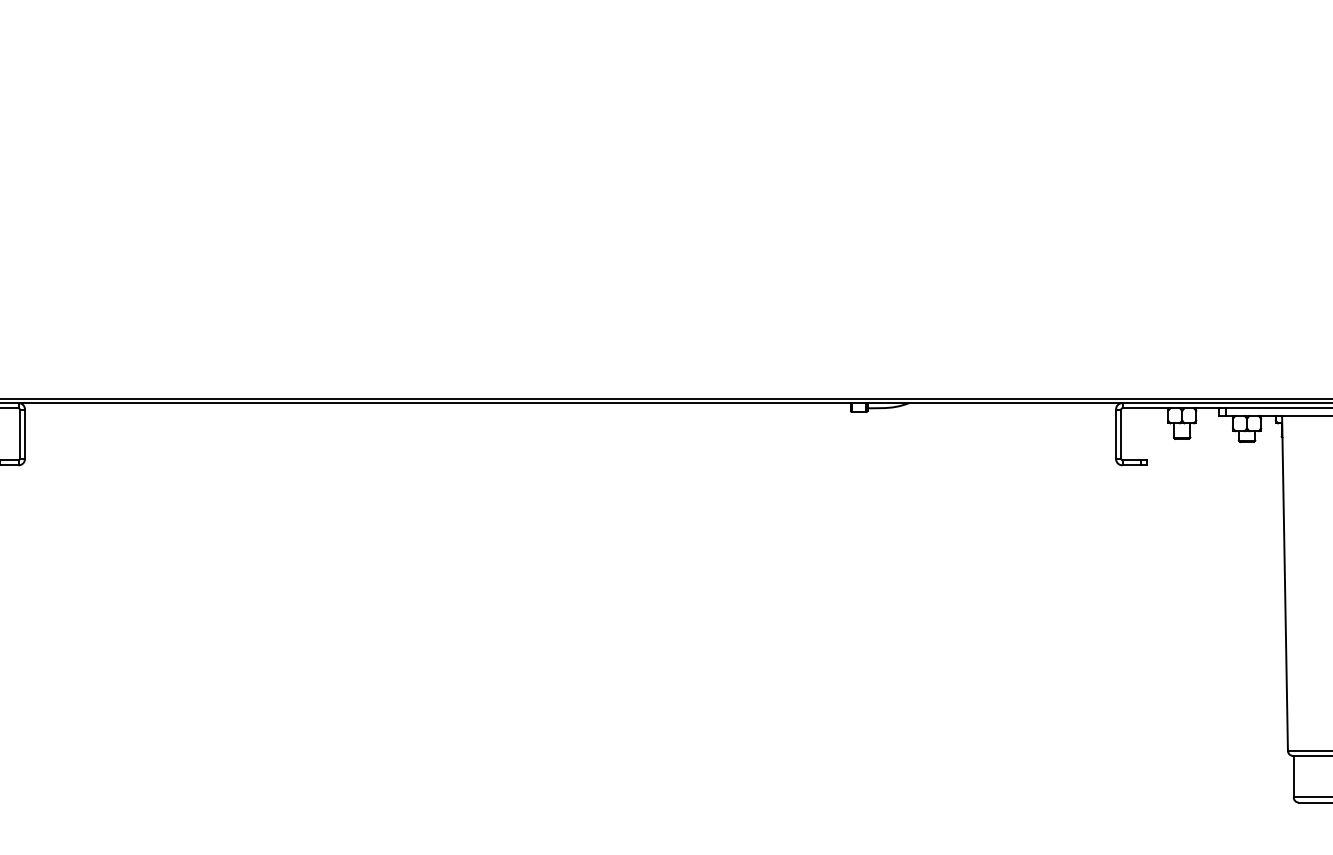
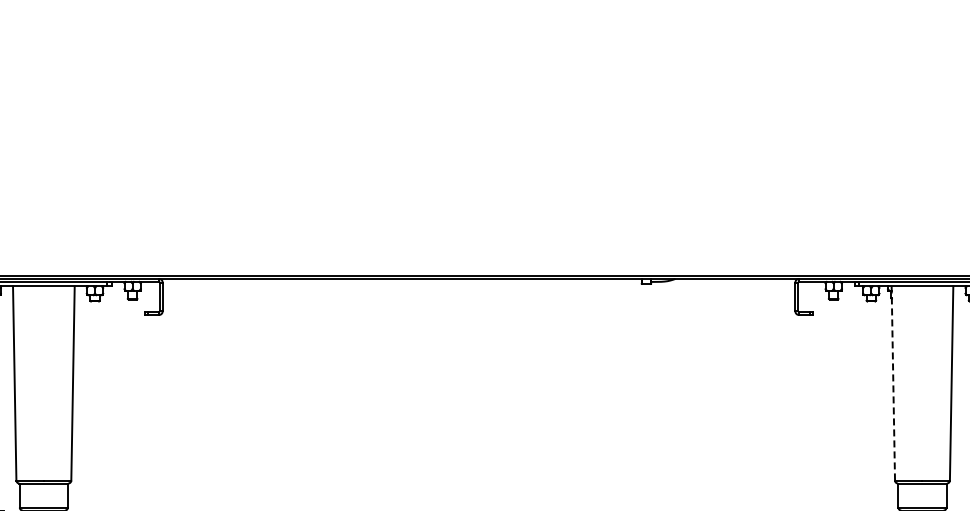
line: (1285, 585) -> (893, 384), solid -> dashed

